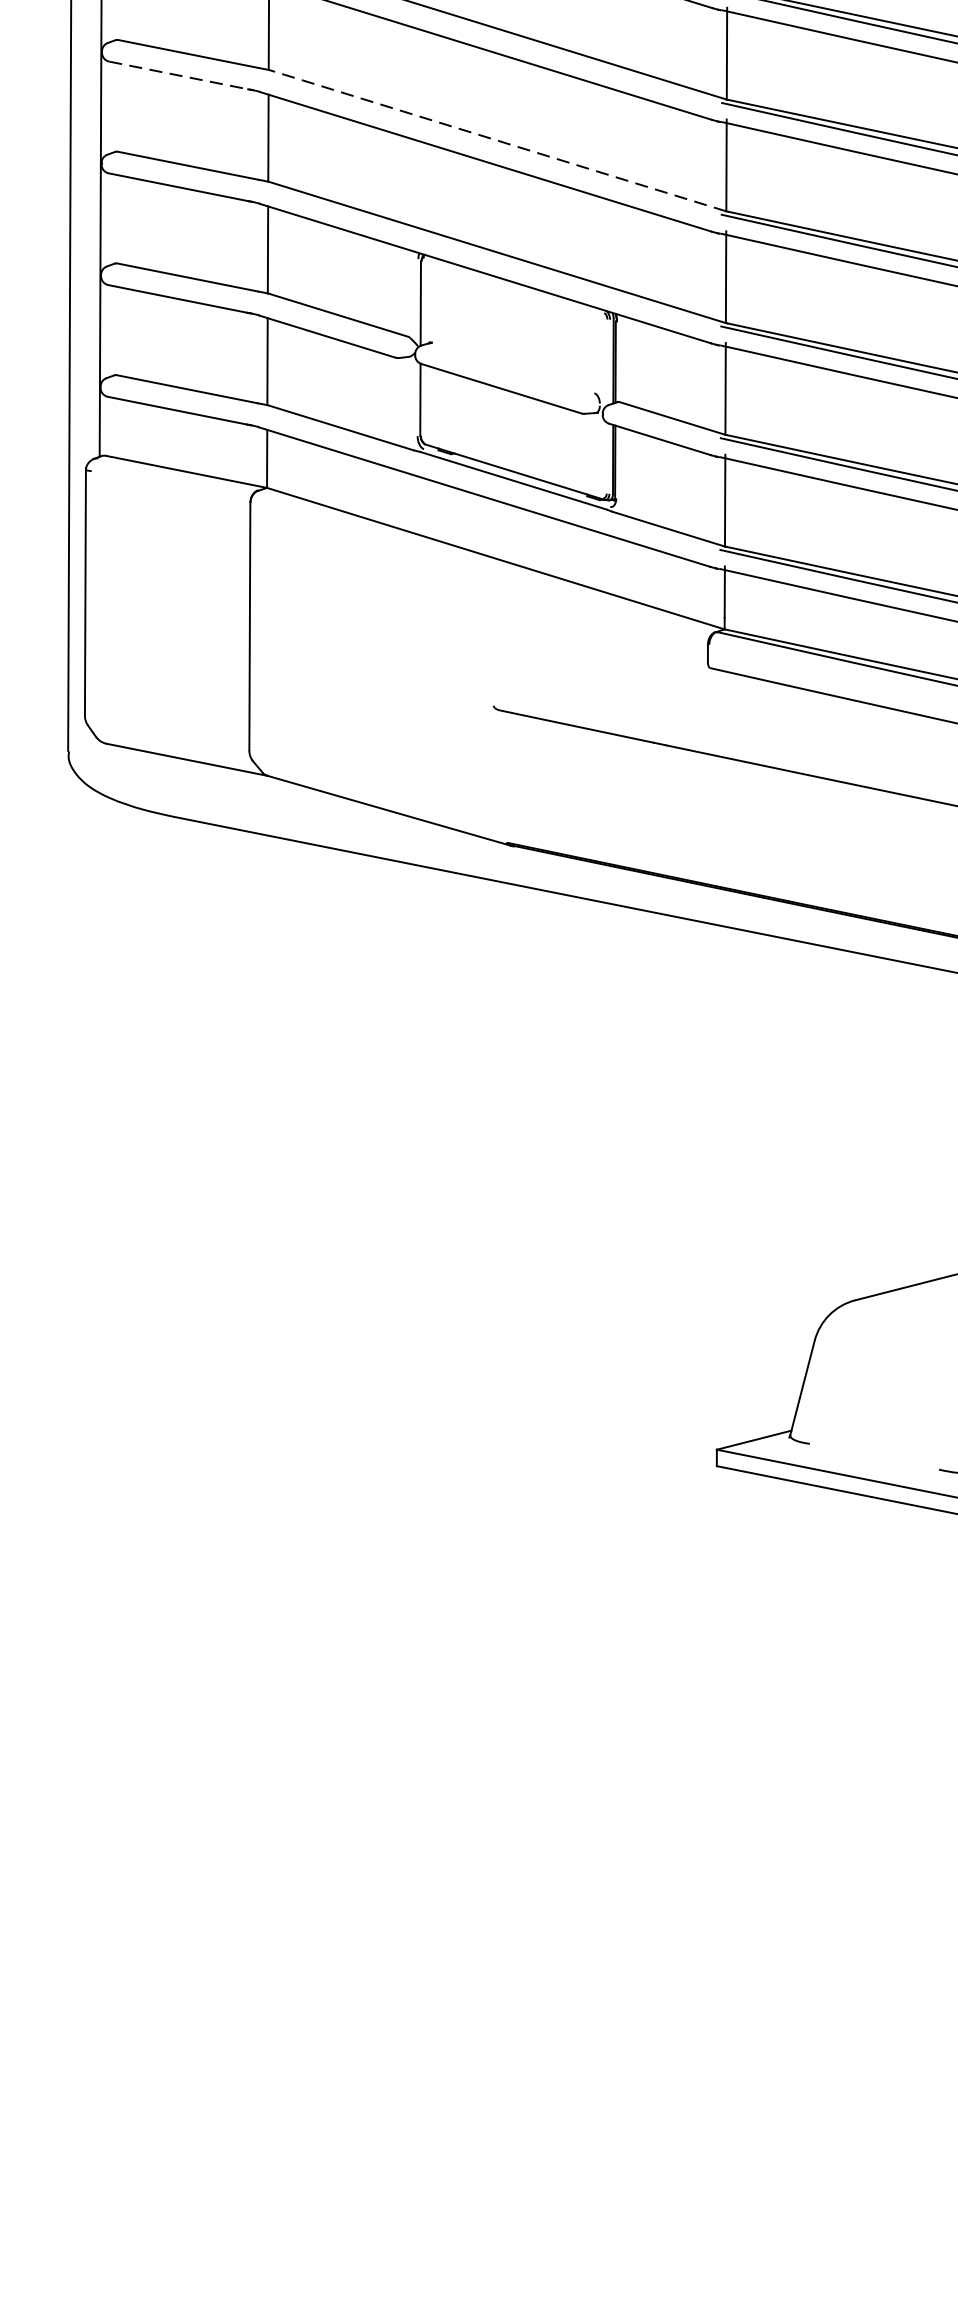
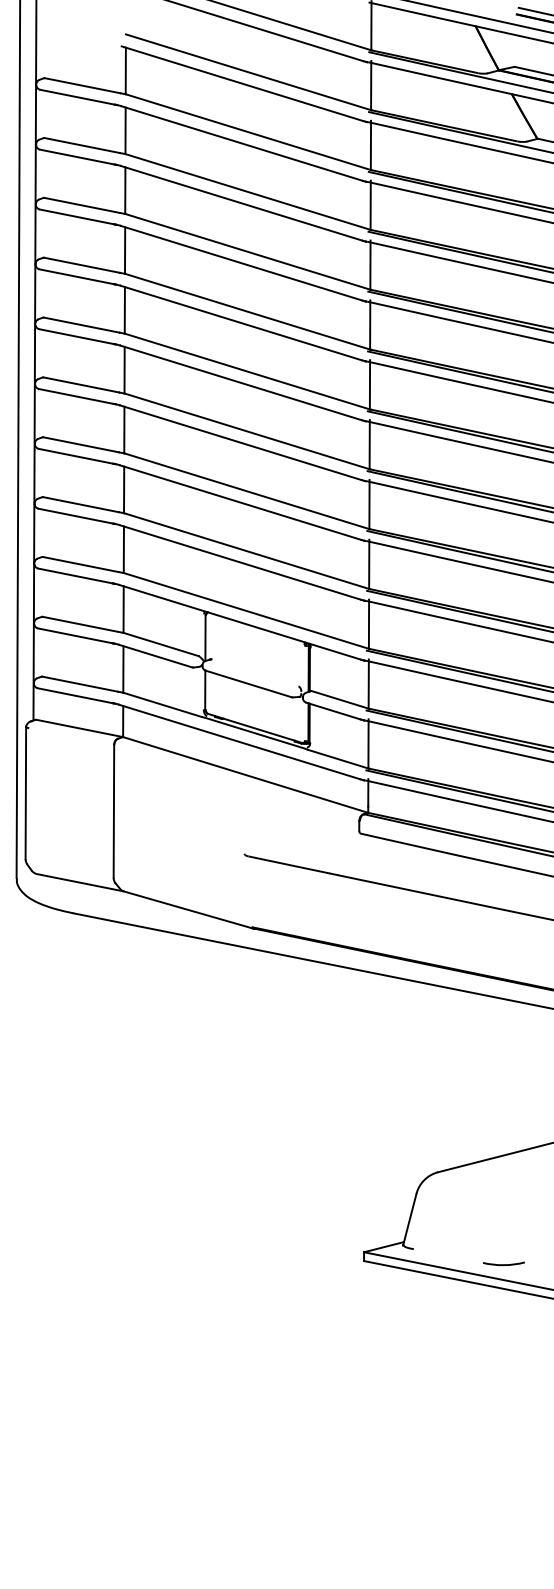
line: (179, 76) -> (76, 516), dashed -> solid
line: (497, 139) -> (246, 550), dashed -> solid

